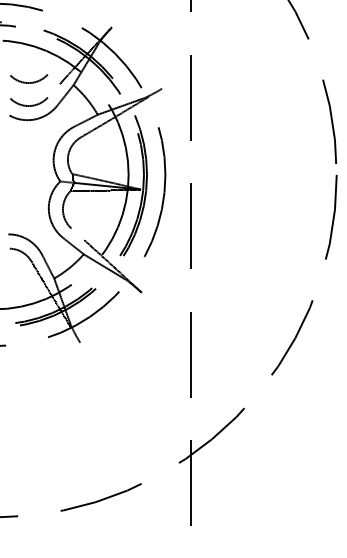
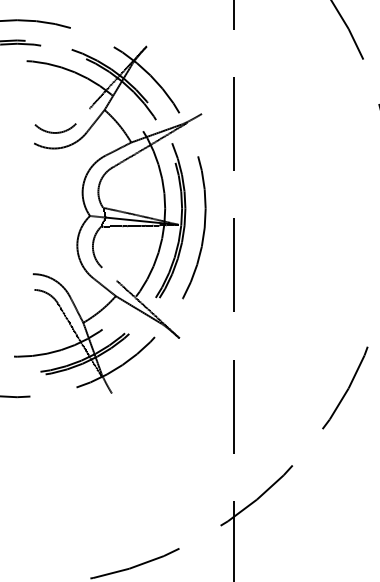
curve: (29, 82) -> (56, 107), removed

